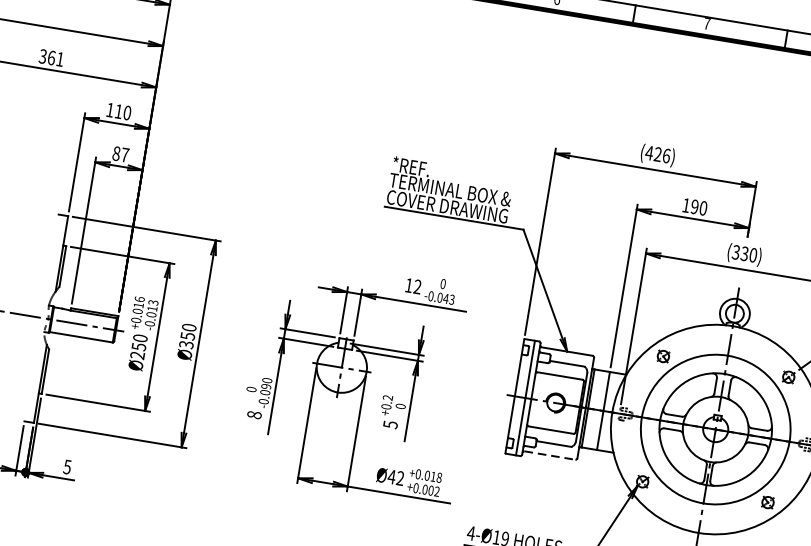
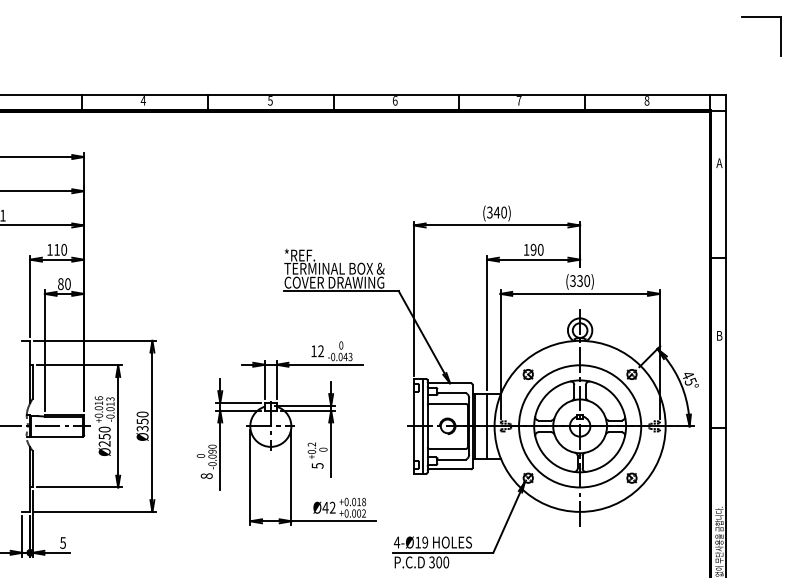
text: (657, 154) -> (496, 212), (426) -> (340)
text: (124, 155) -> (67, 284), 87 -> 80
line: (550, 455) -> (450, 469), dashed -> solid

